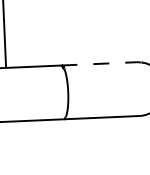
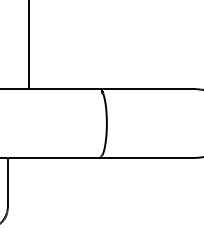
line: (99, 64) -> (148, 89), dashed -> solid

